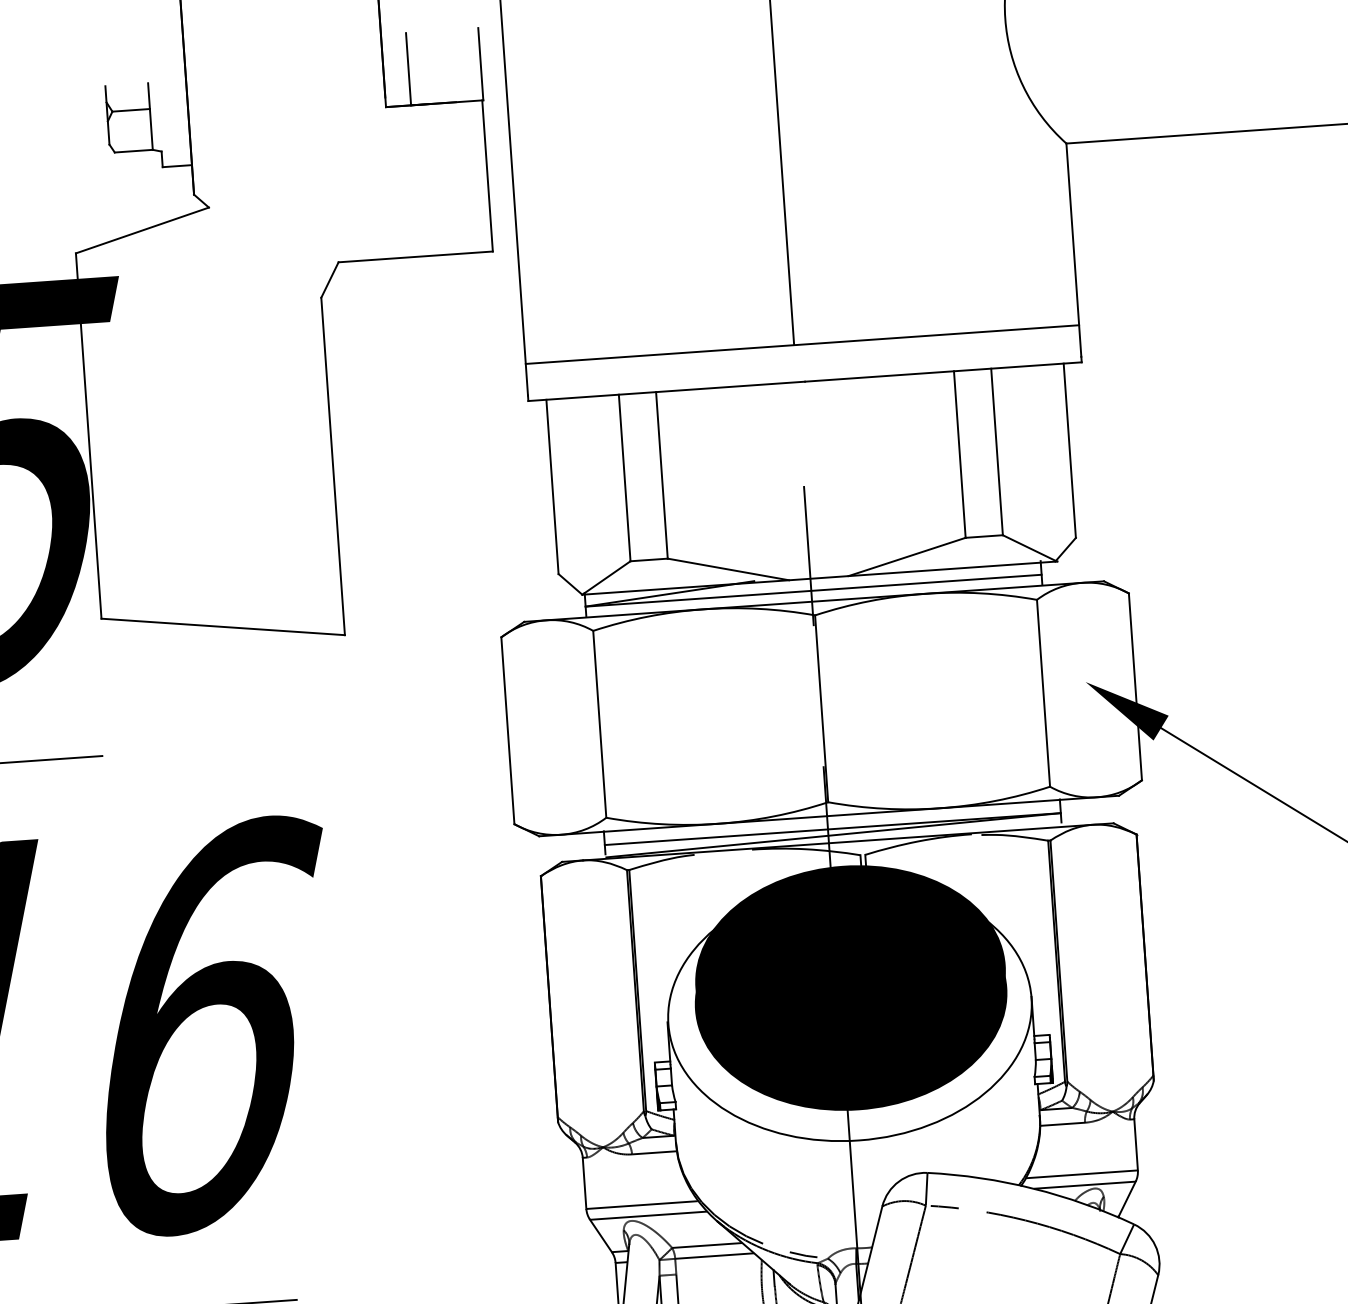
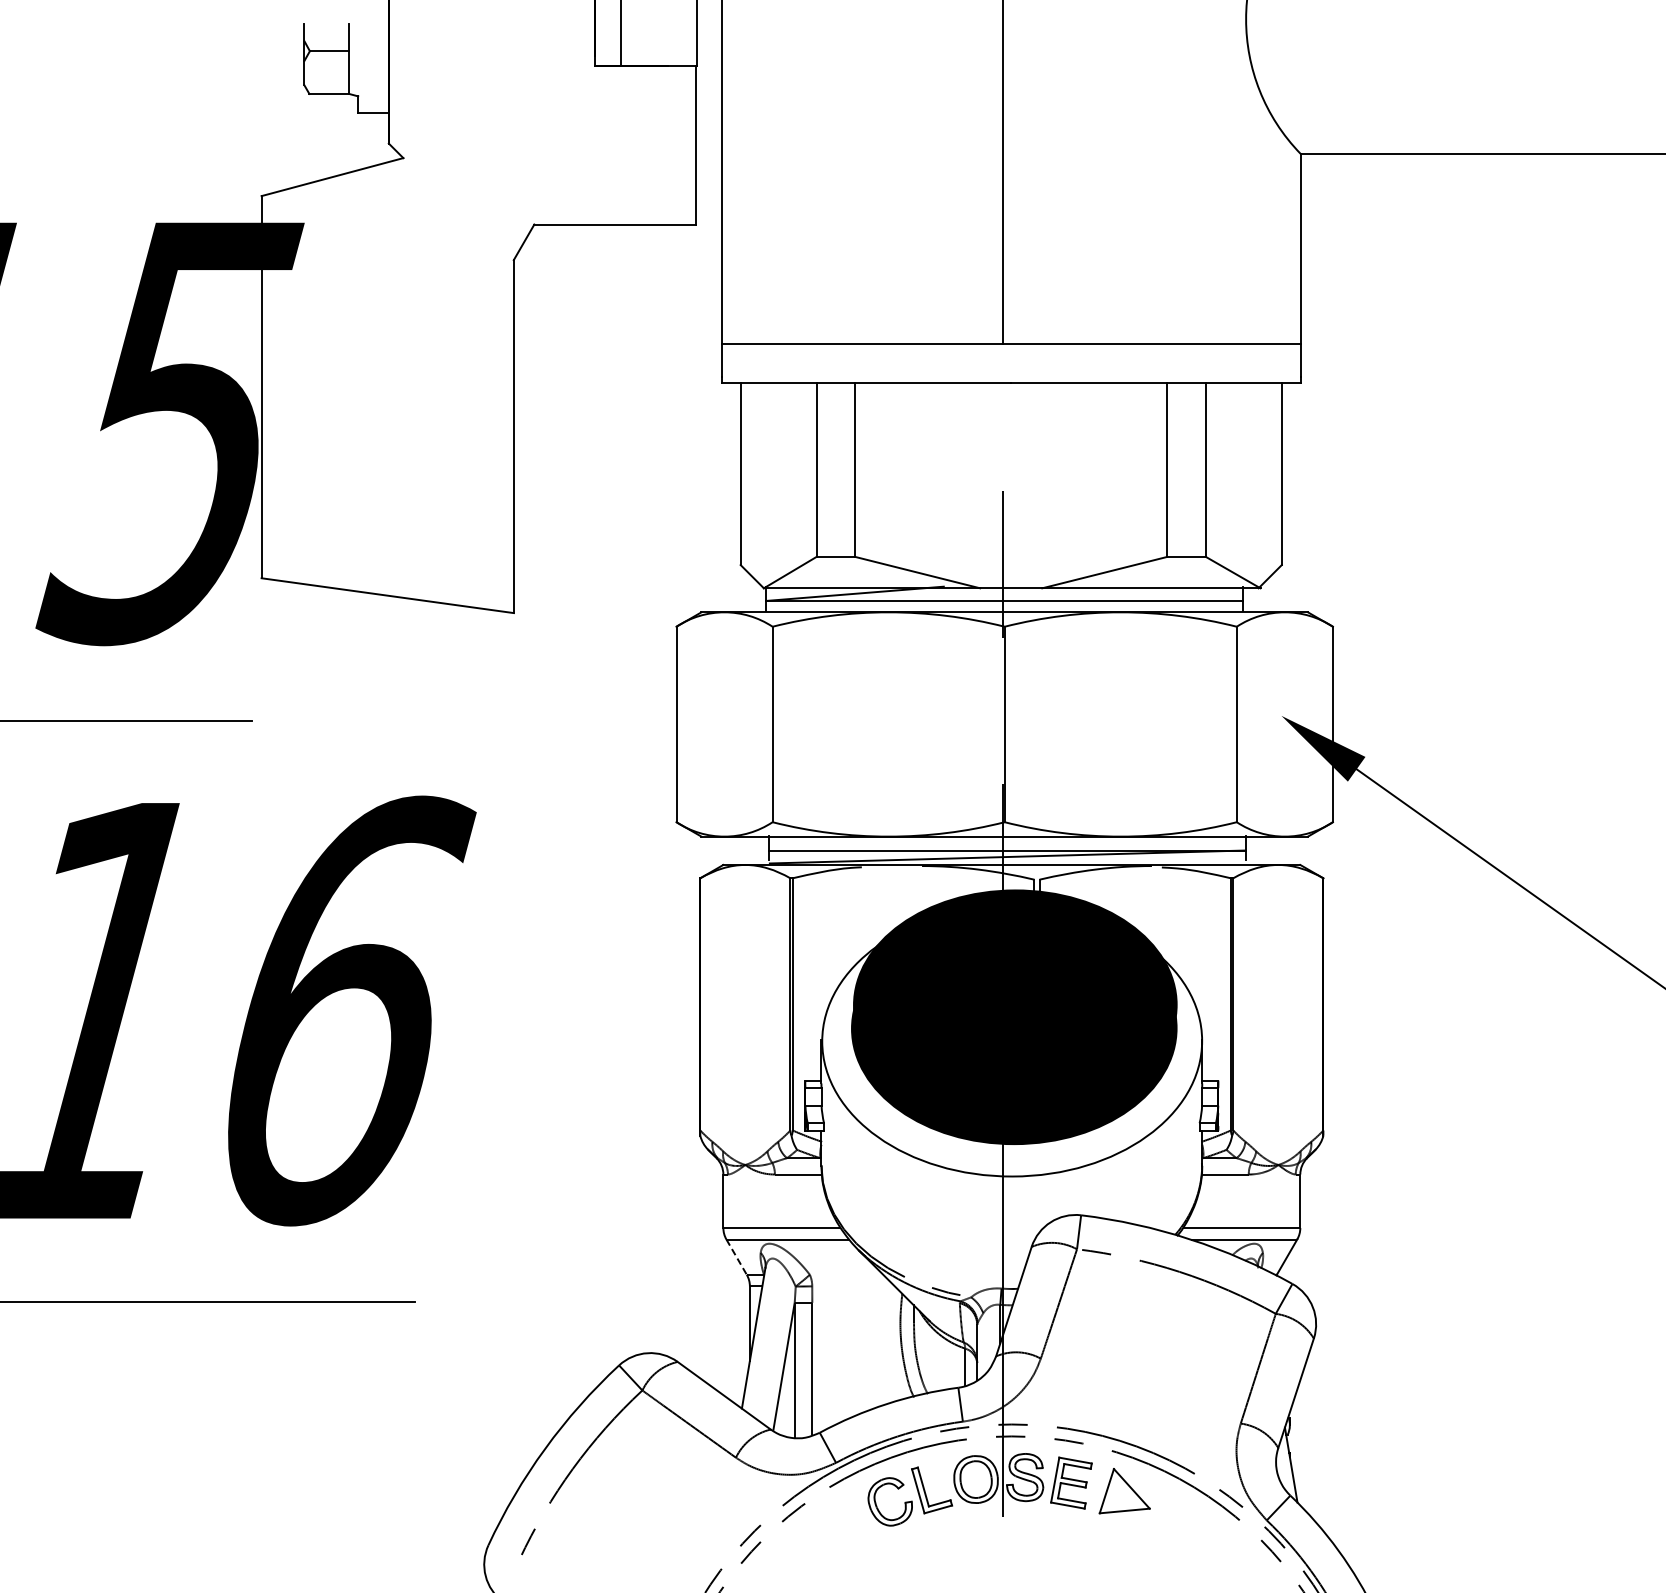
line: (600, 1236) -> (736, 1257), solid -> dashed
line: (707, 1245) -> (846, 1274), removed
line: (714, 1256) -> (853, 1286), removed

